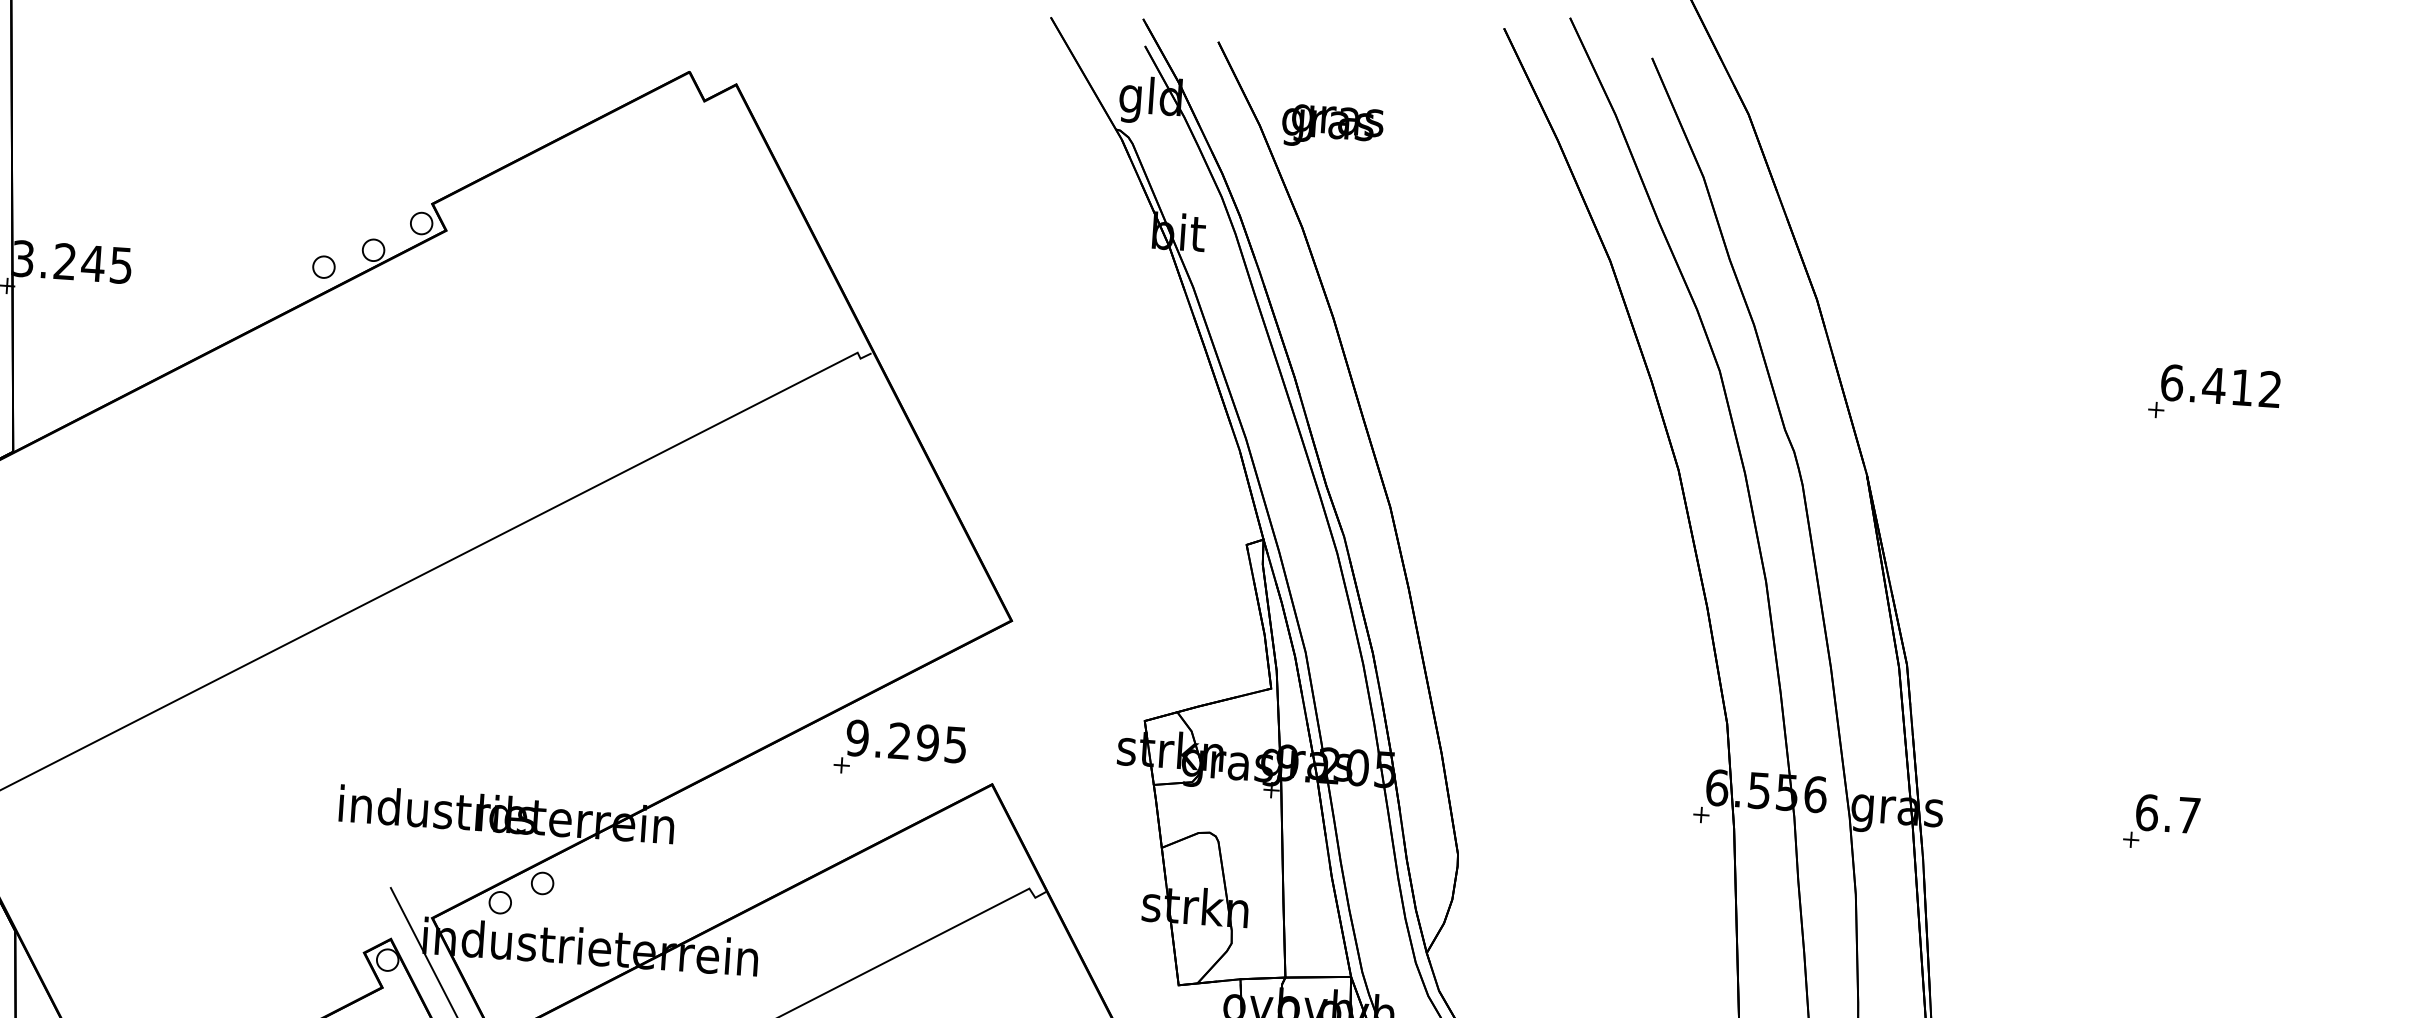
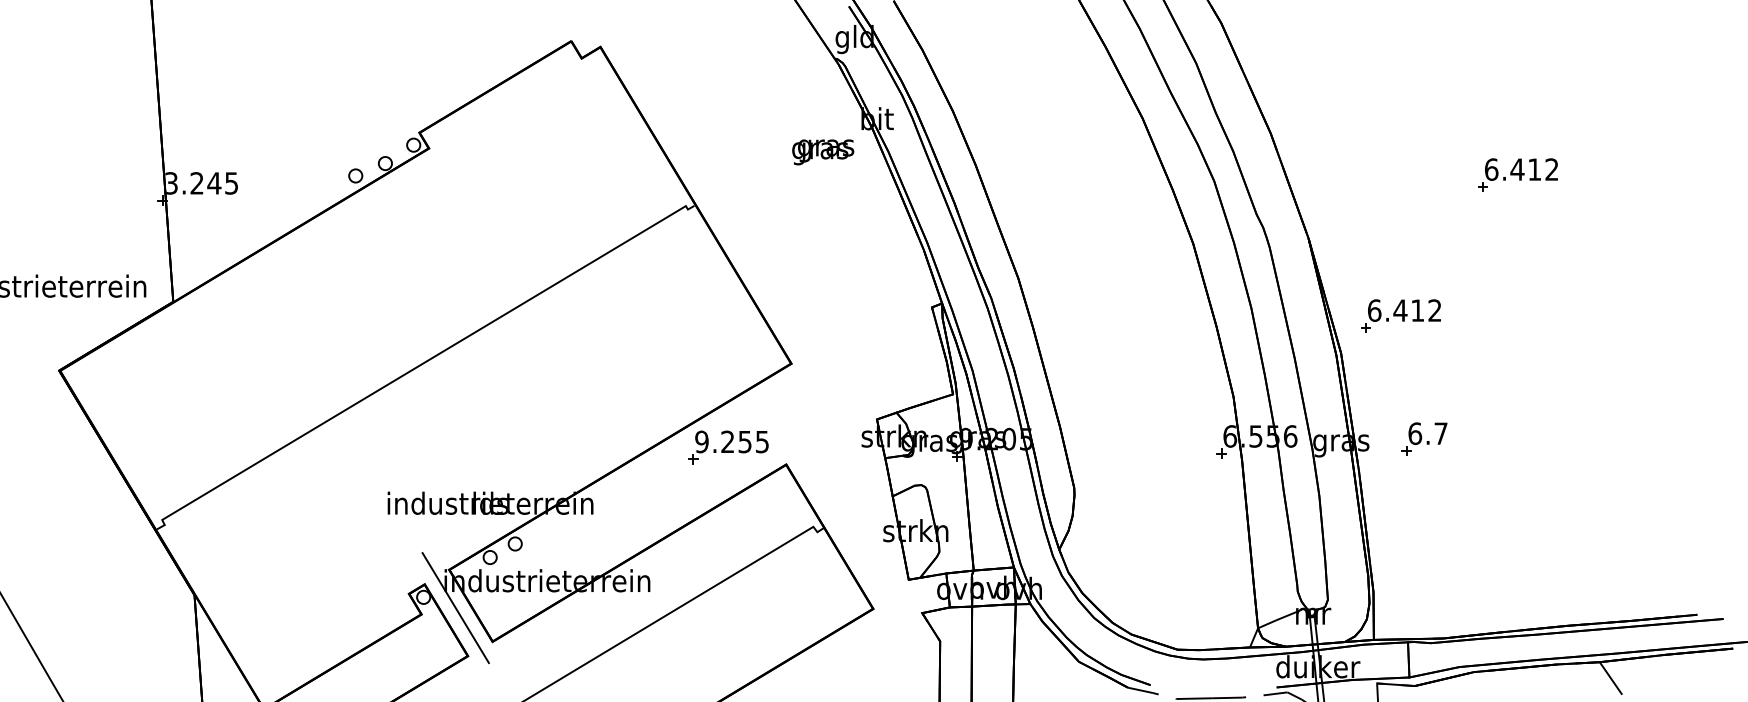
text: (1333, 127) -> (823, 152), moved
part: (2007, 609) -> (1400, 315), added
text: (926, 742) -> (744, 441), 9.295 -> 9.255
part: (2161, 821) -> (1424, 438), moved

